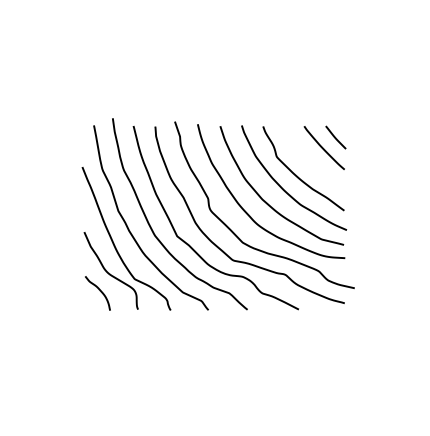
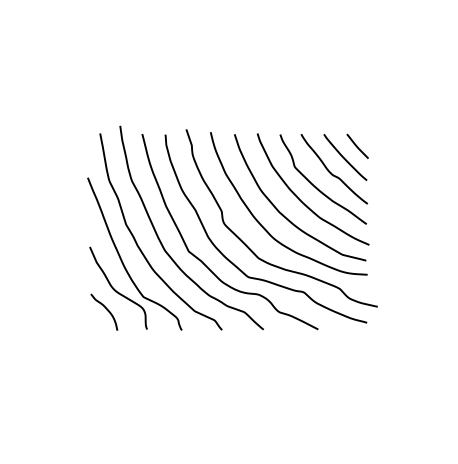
curve: (311, 162) -> (331, 172), added

